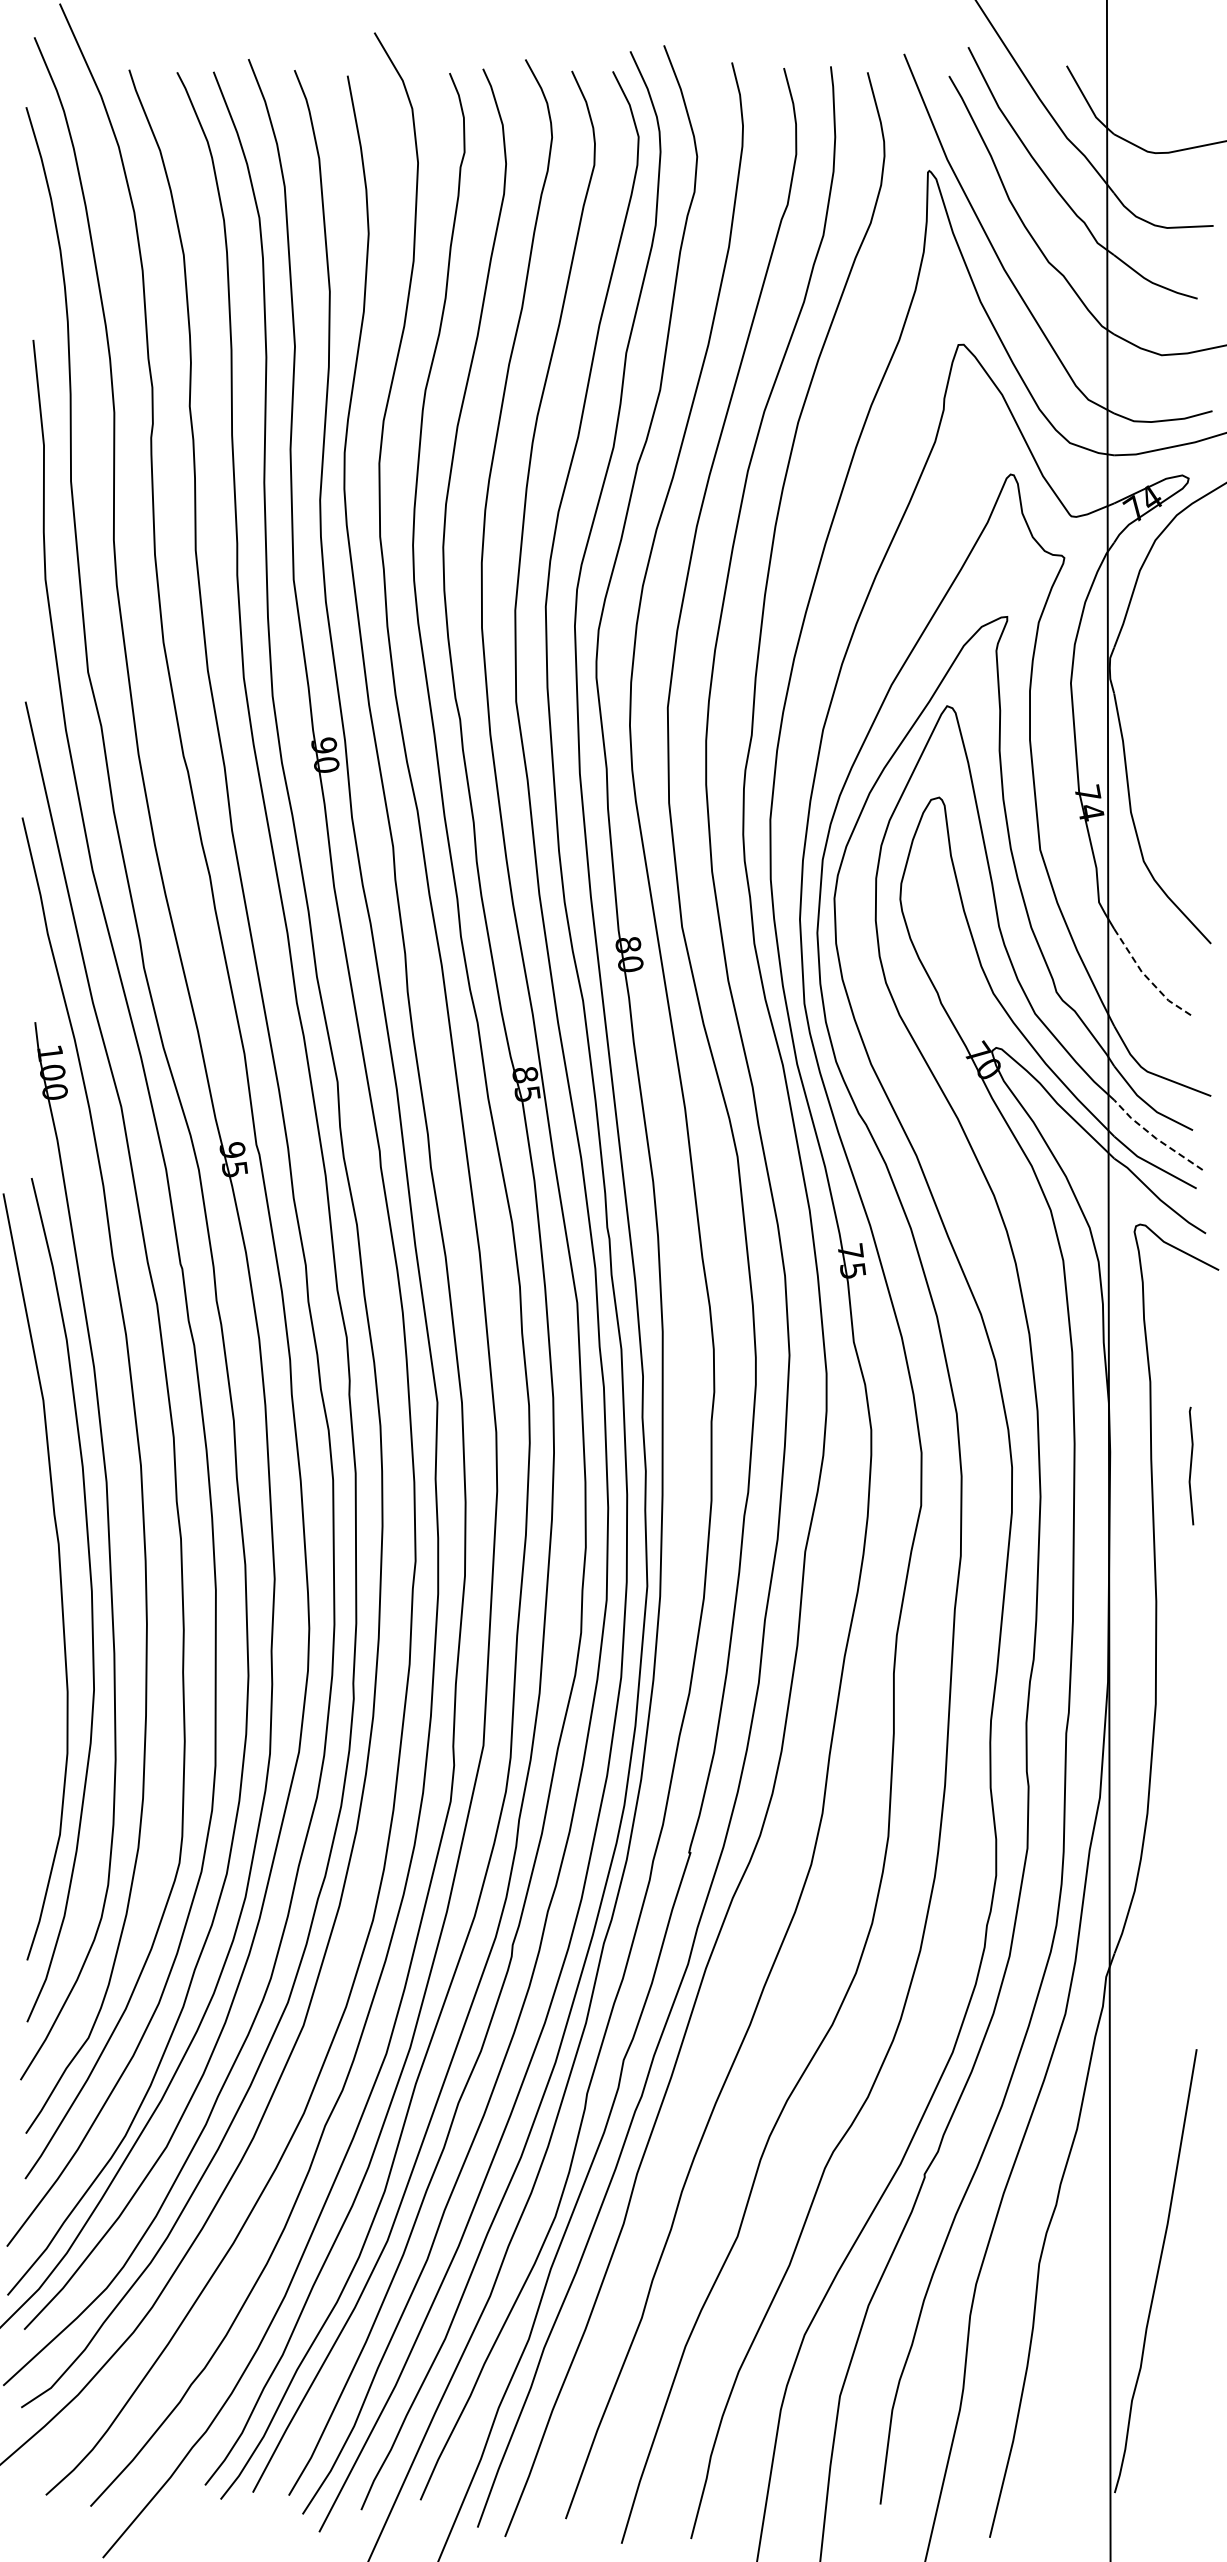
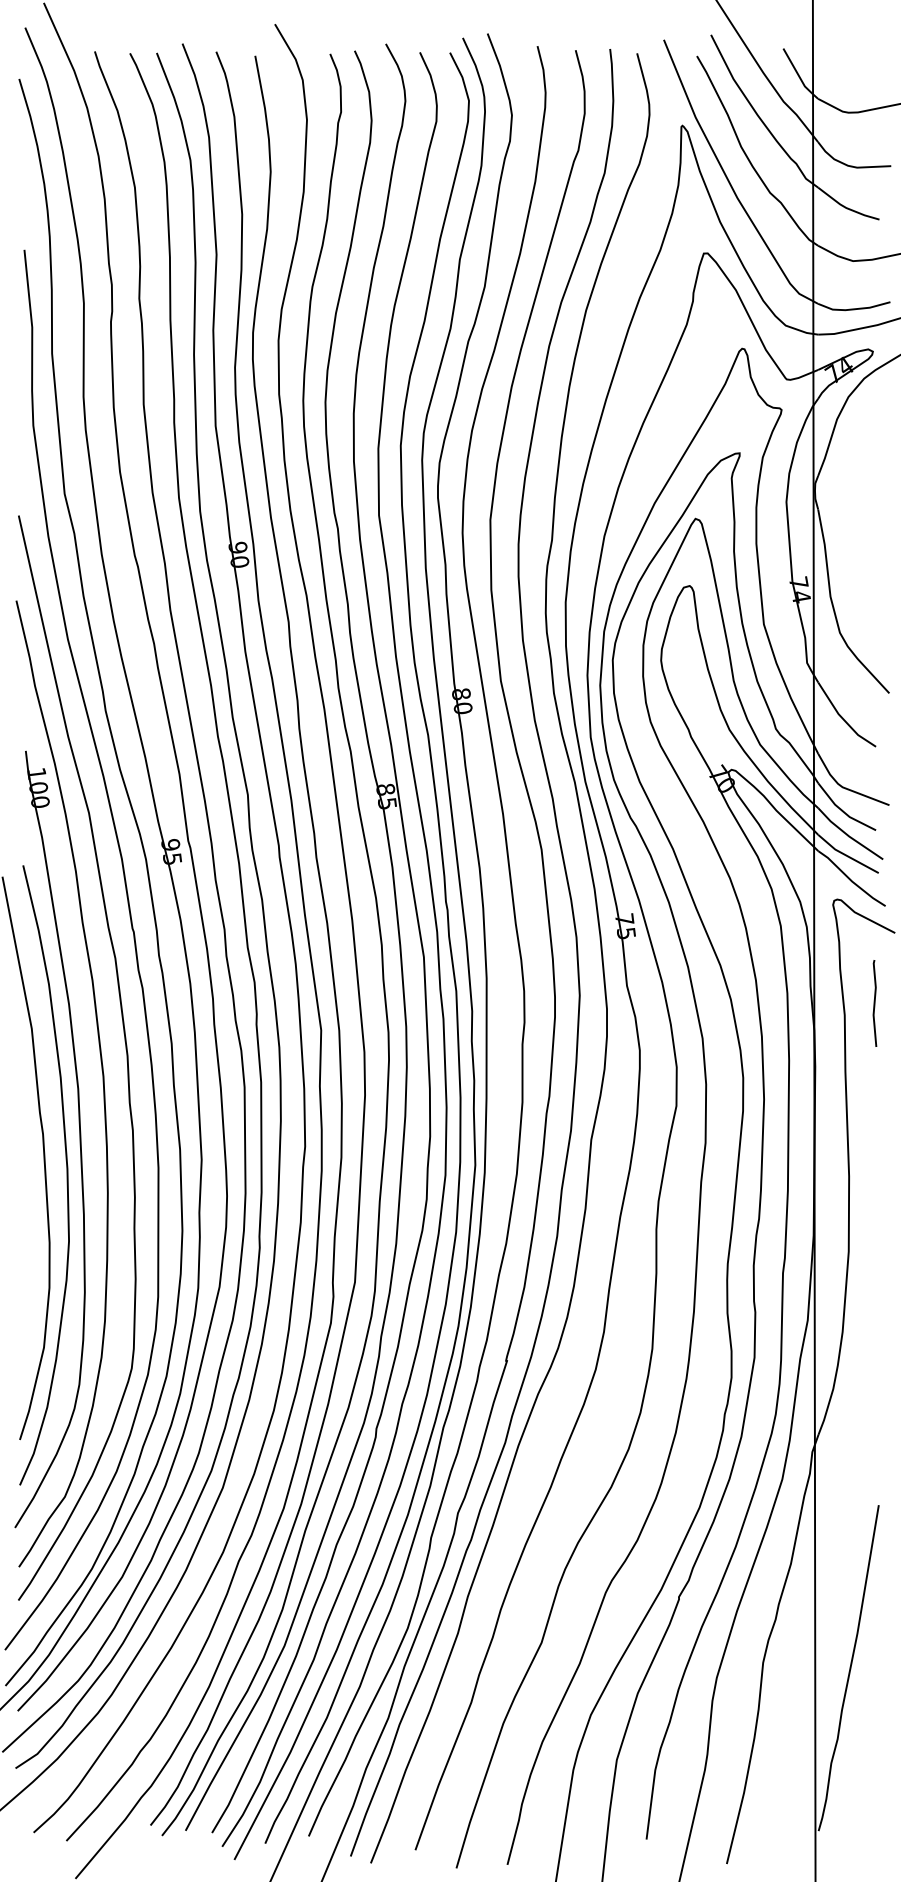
line: (1147, 978) -> (842, 718), dashed -> solid
line: (1155, 1138) -> (848, 836), dashed -> solid
line: (1191, 1465) -> (874, 1003), moved

